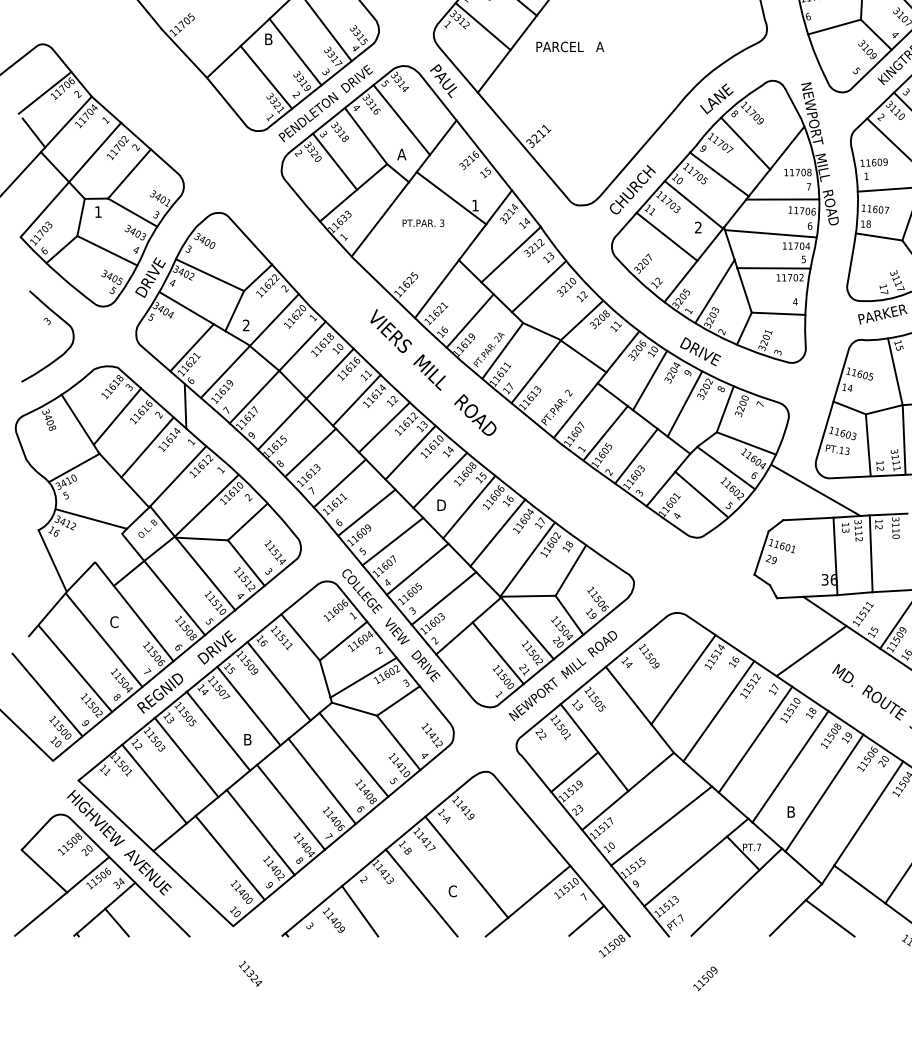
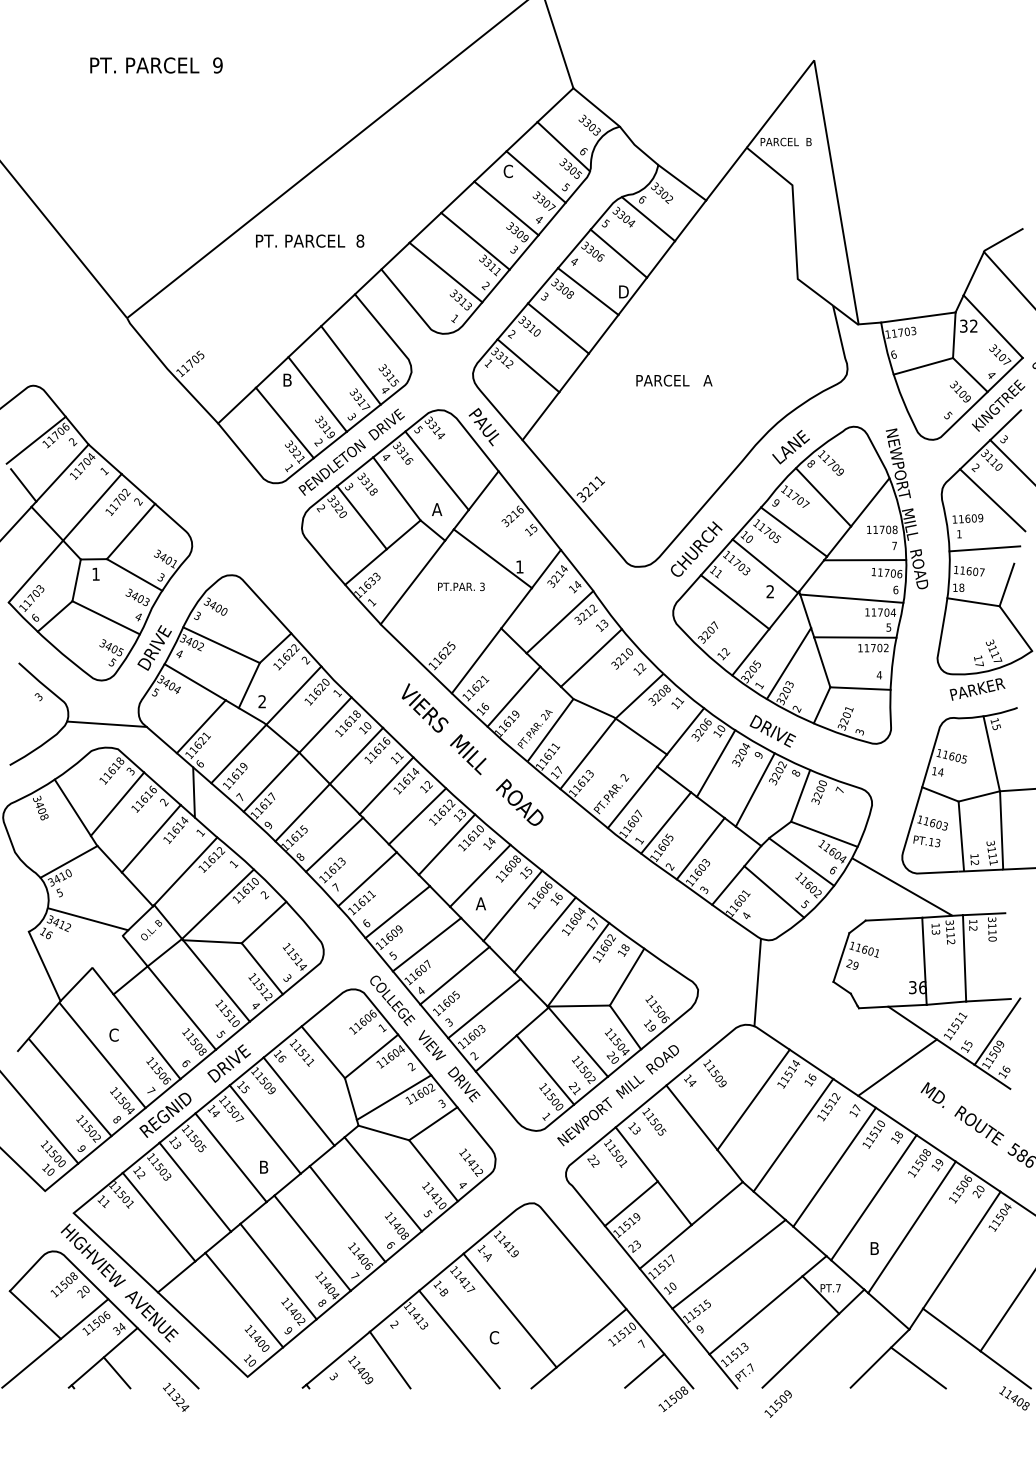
text: (570, 46) -> (674, 380), moved
line: (107, 344) -> (106, 723), added
text: (440, 505) -> (480, 903), D -> A
line: (686, 575) -> (757, 982), added
text: (250, 973) -> (176, 1397), moved
text: (704, 978) -> (777, 1403), moved

